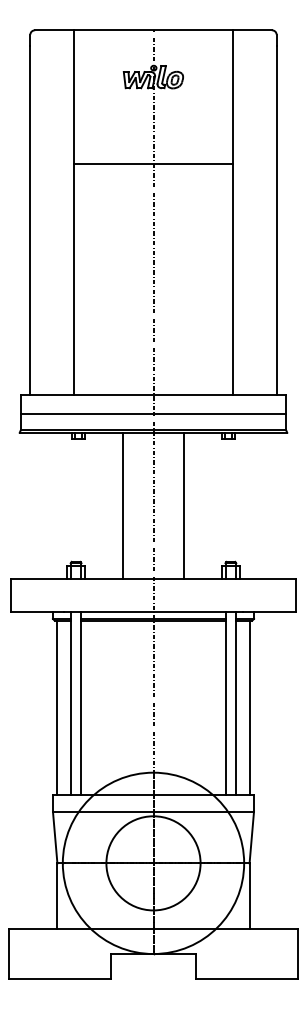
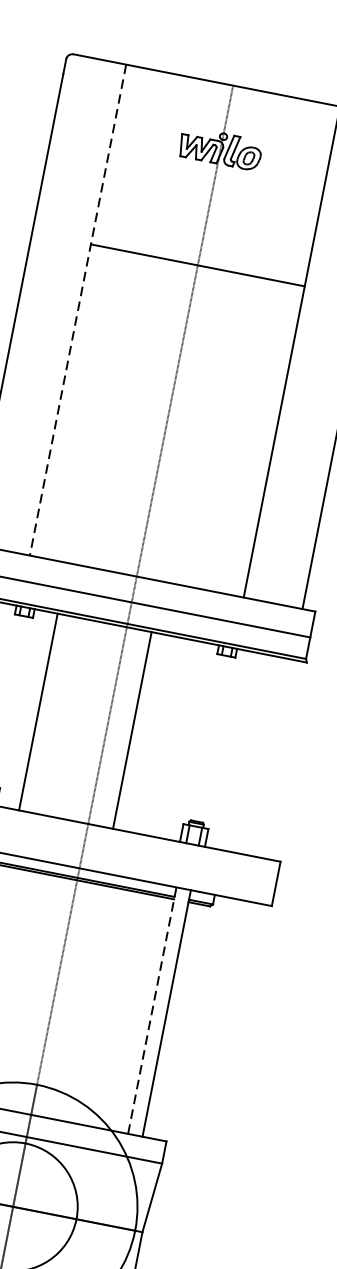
line: (74, 213) -> (78, 311), solid -> dashed
line: (123, 505) -> (39, 711), moved
line: (183, 505) -> (131, 729), moved
line: (225, 703) -> (152, 1010), solid -> dashed
line: (249, 707) -> (183, 1022), removed

